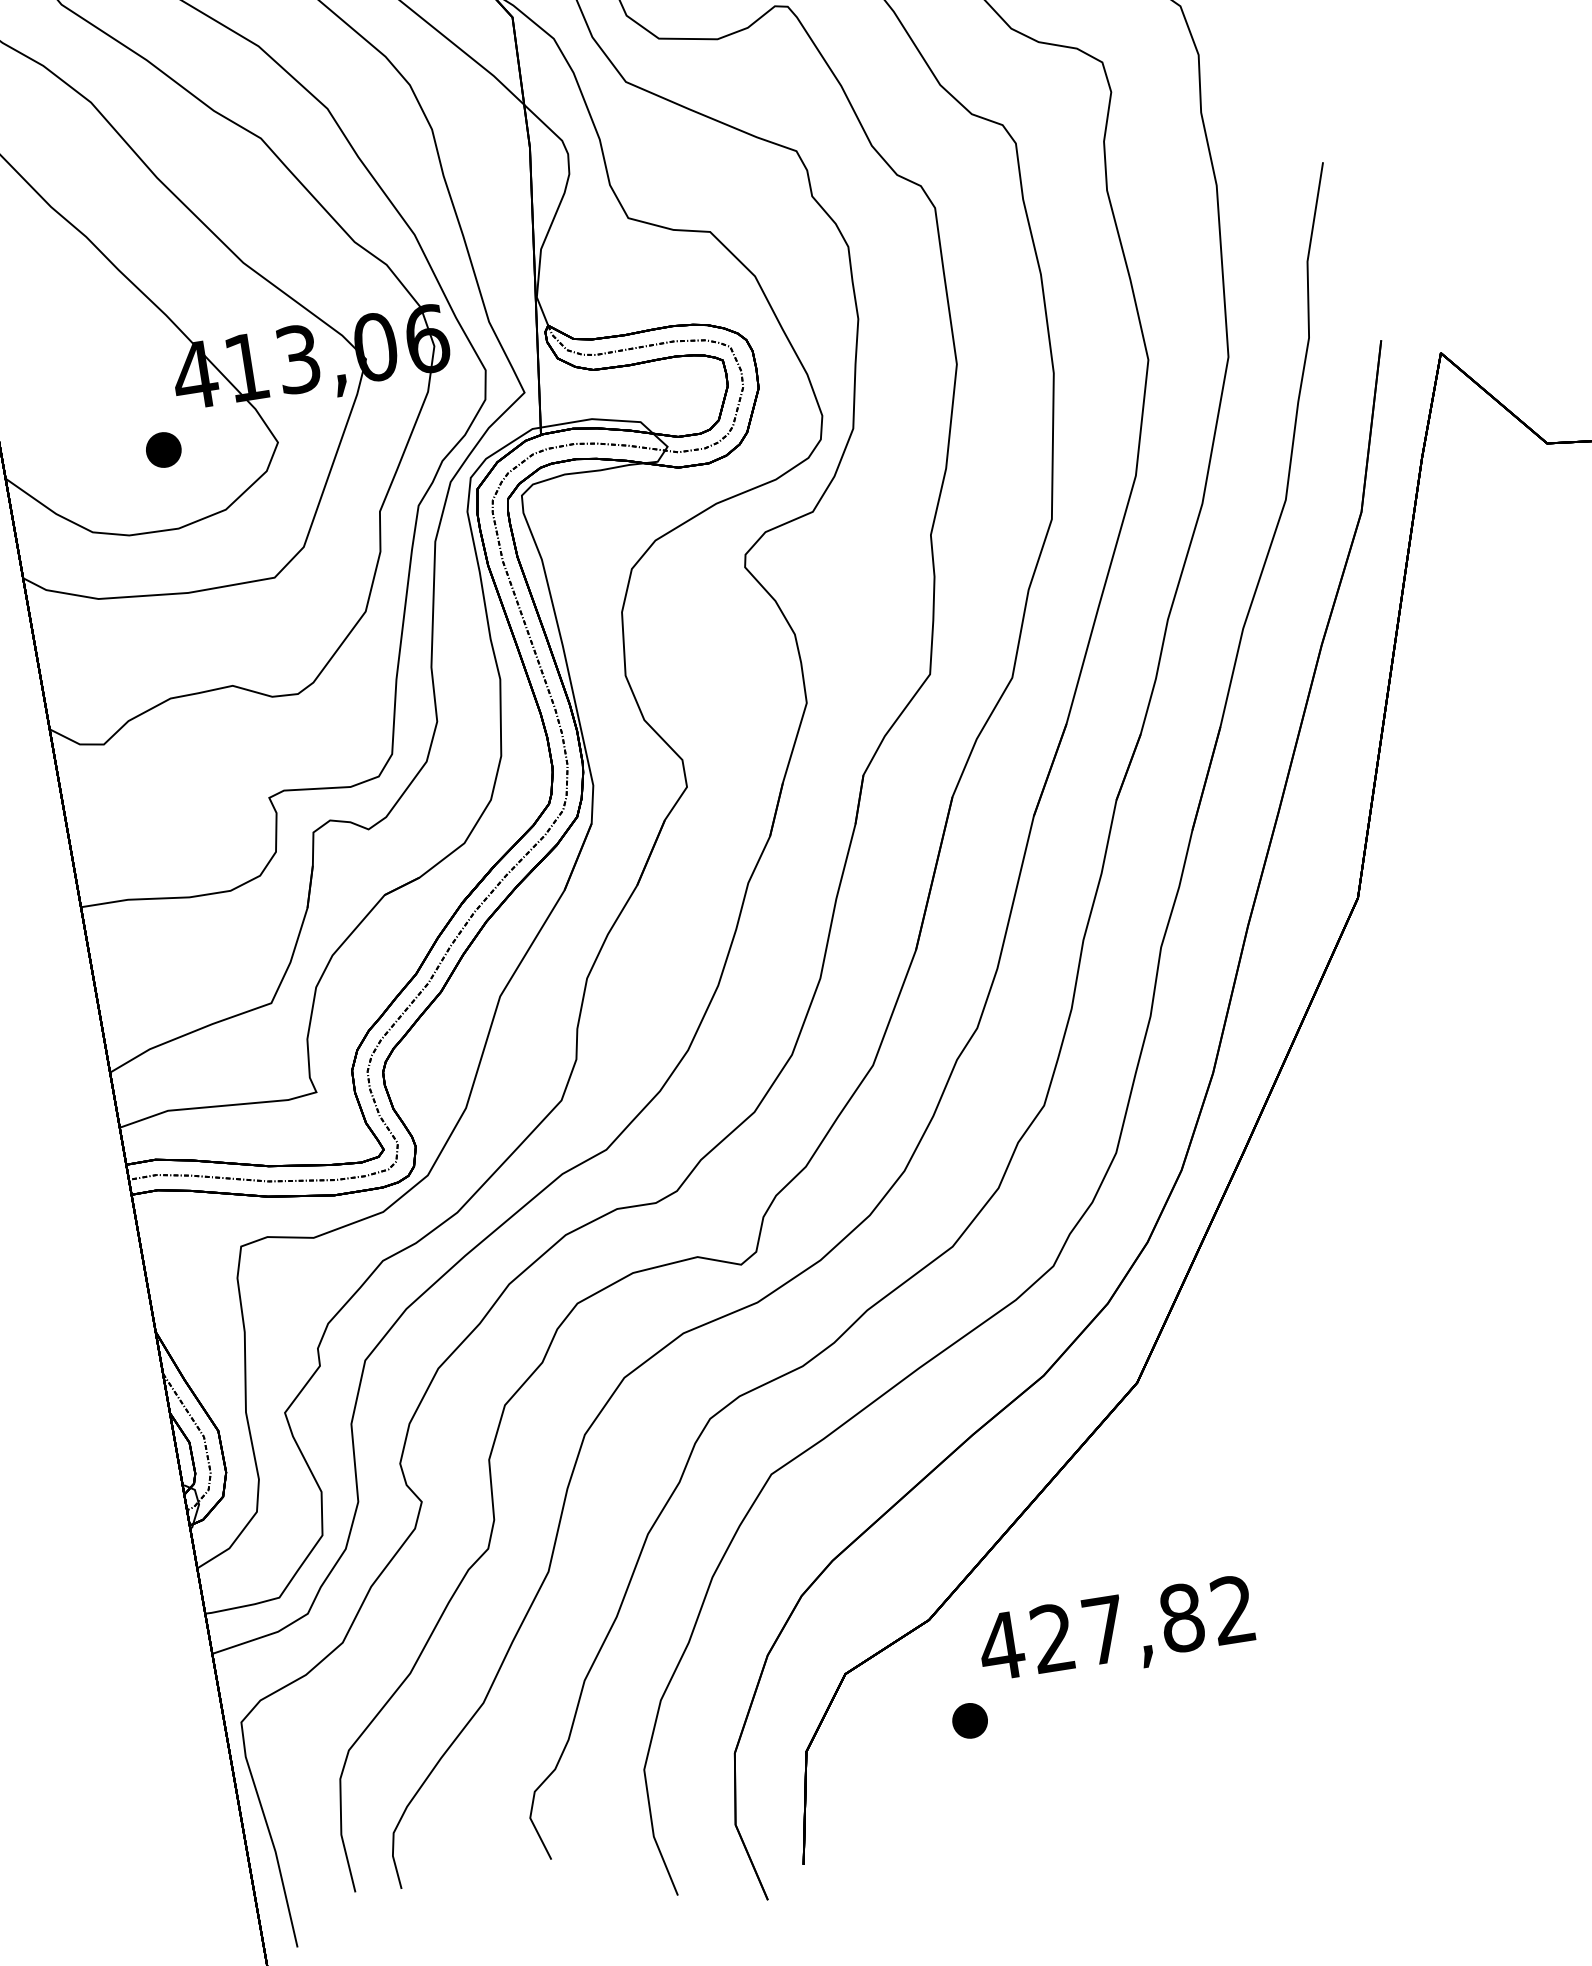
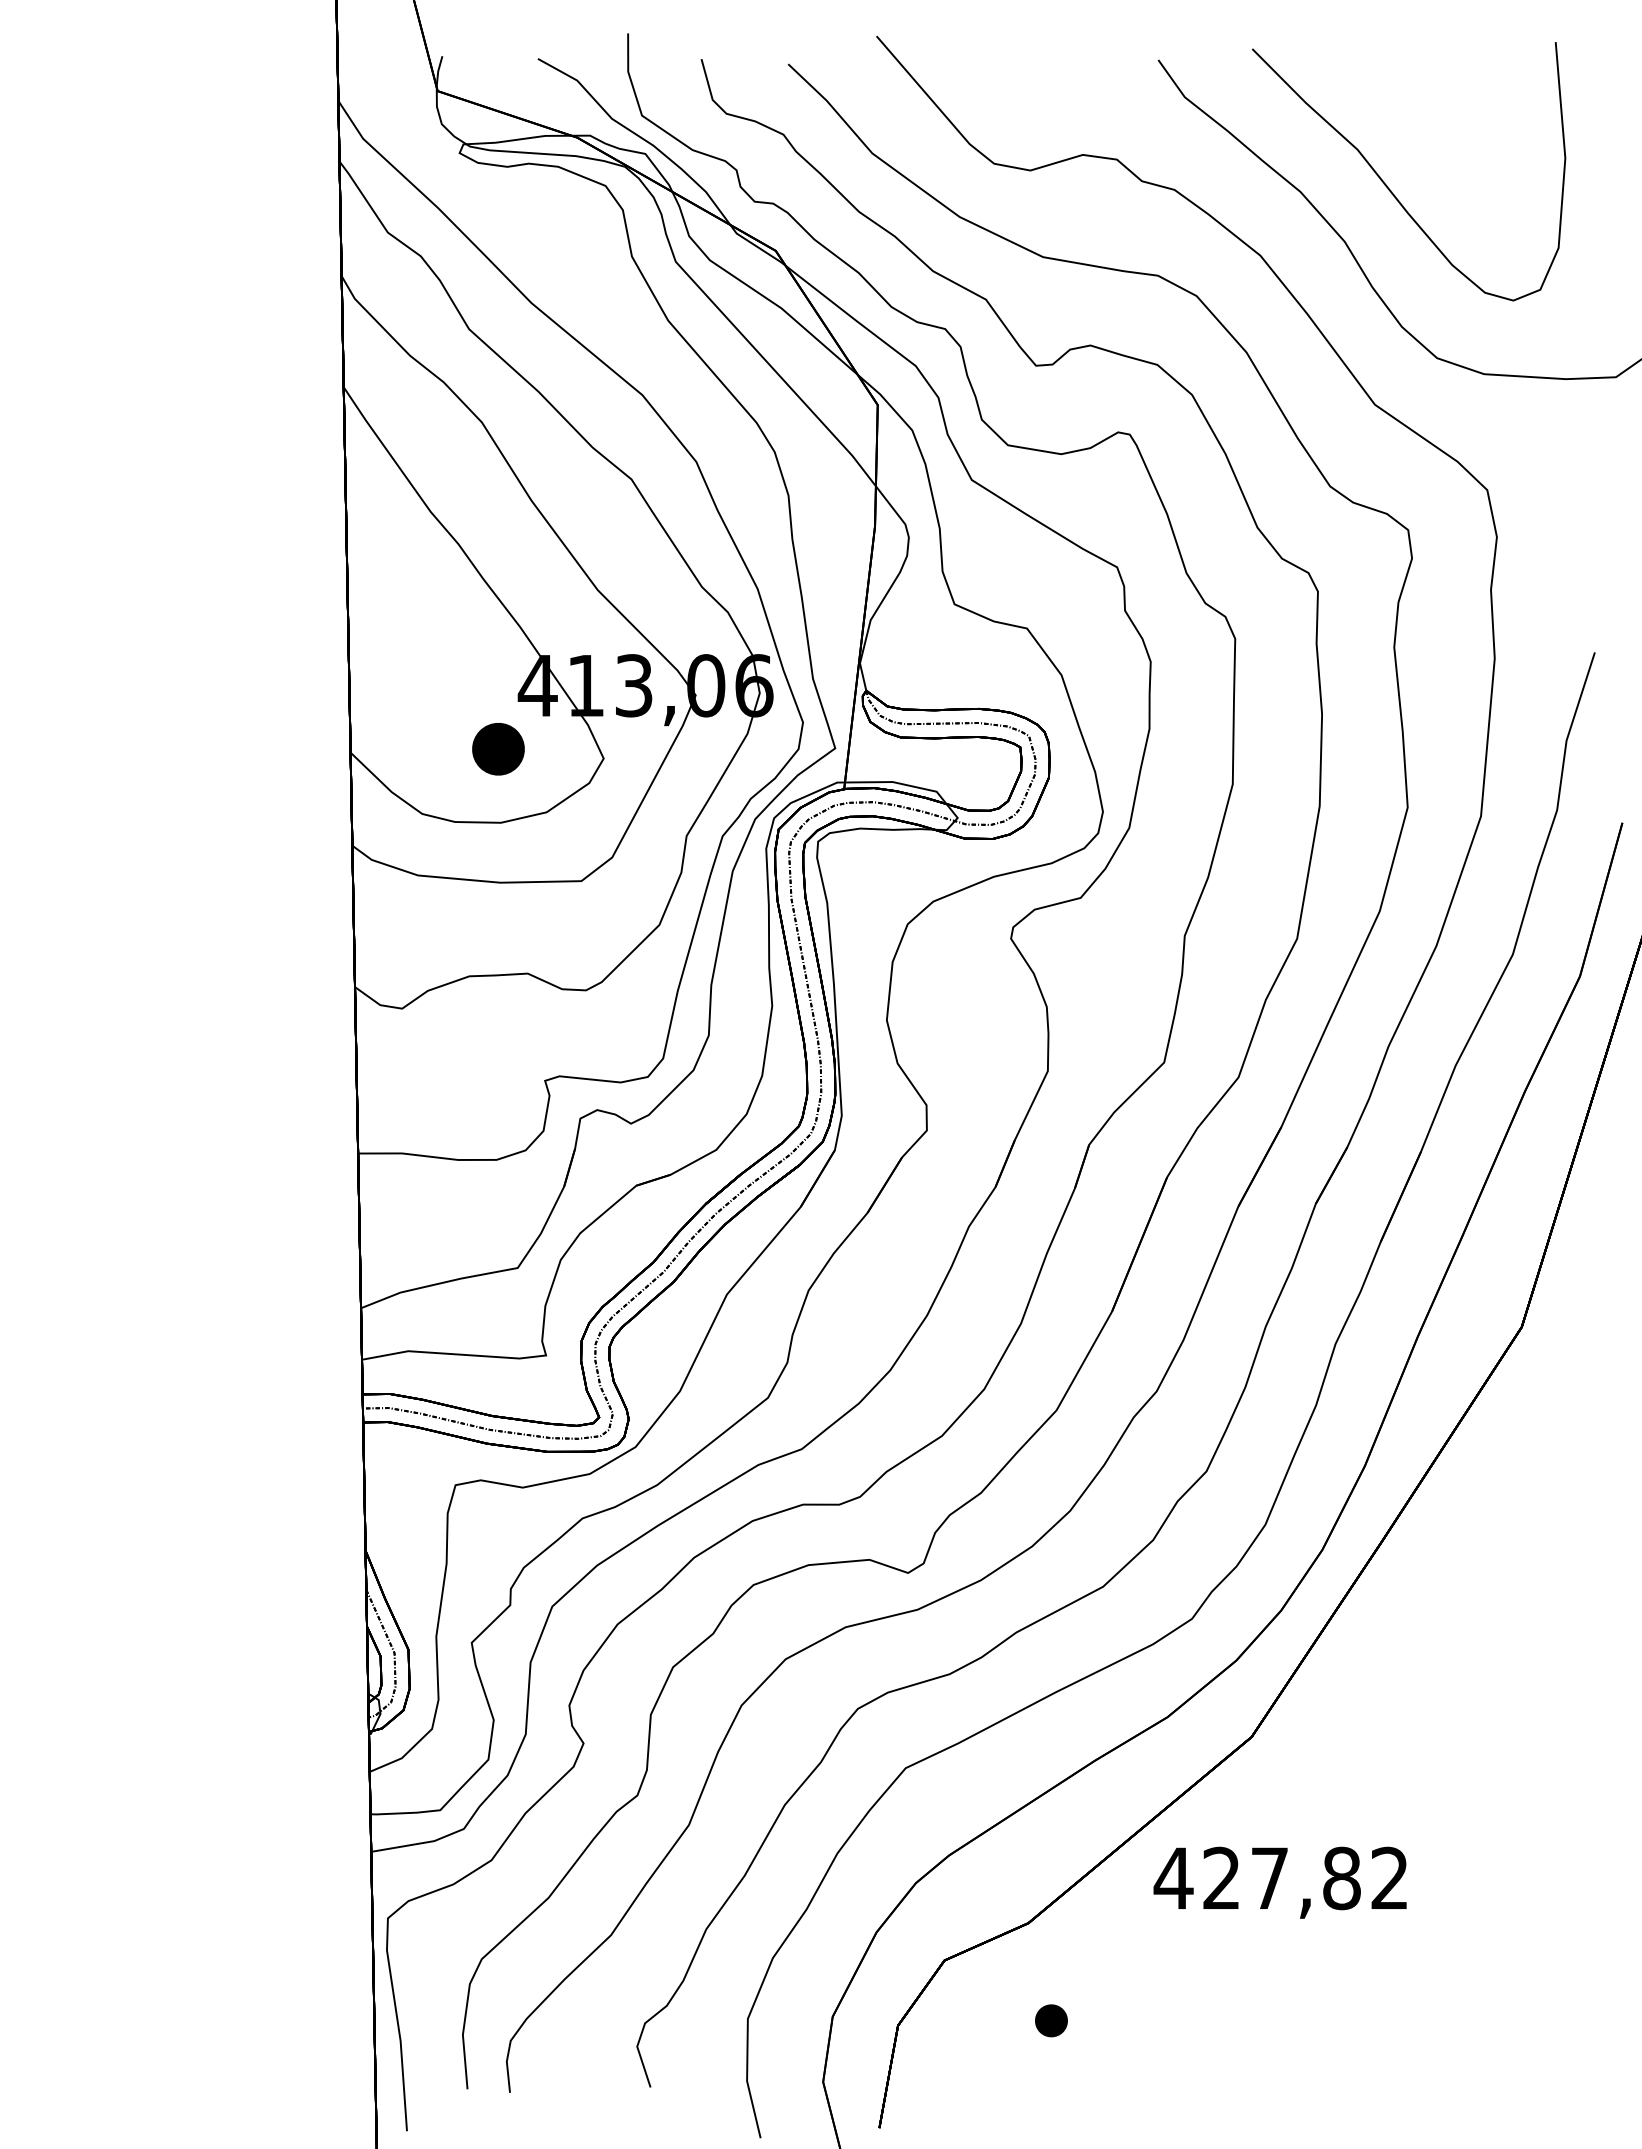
part: (163, 449) -> (498, 748), size x1.6
text: (1115, 1632) -> (1279, 1882), moved

